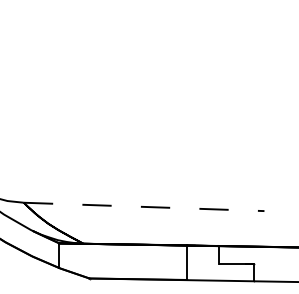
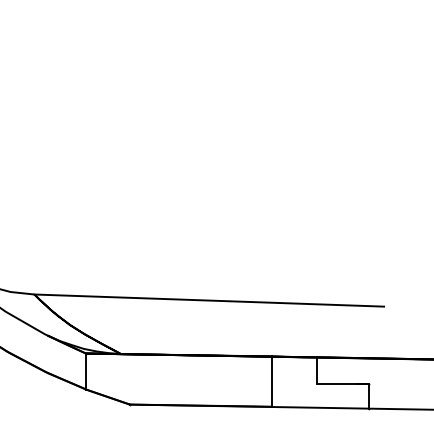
line: (144, 206) -> (209, 299), dashed -> solid

